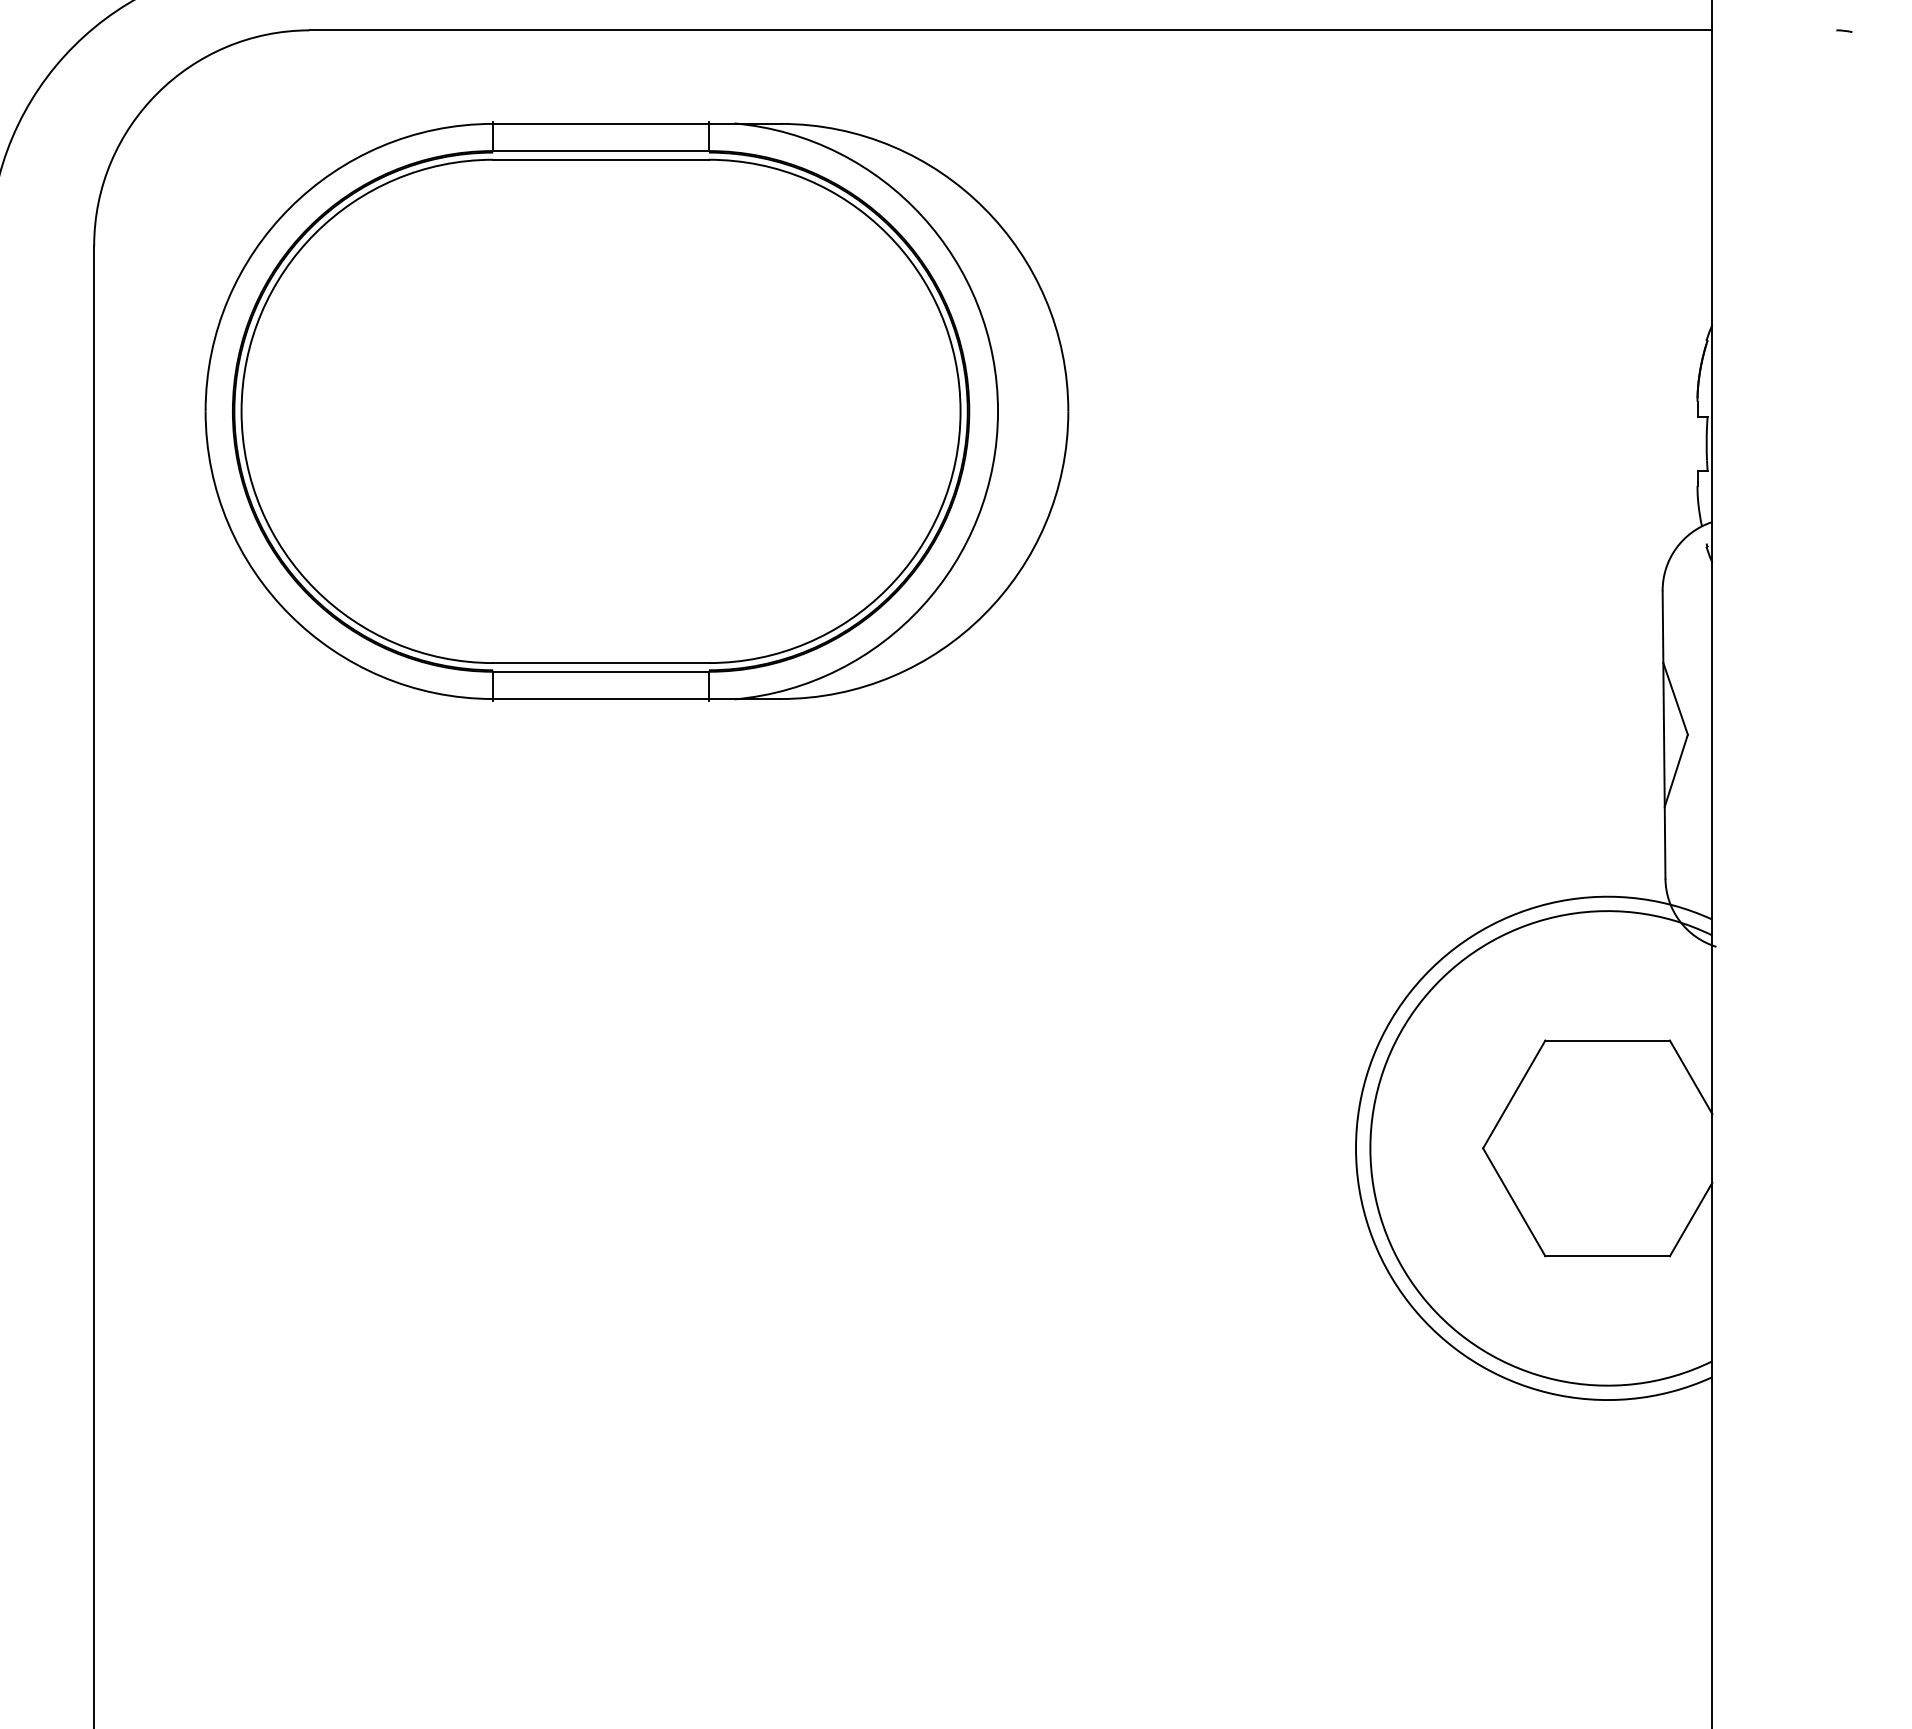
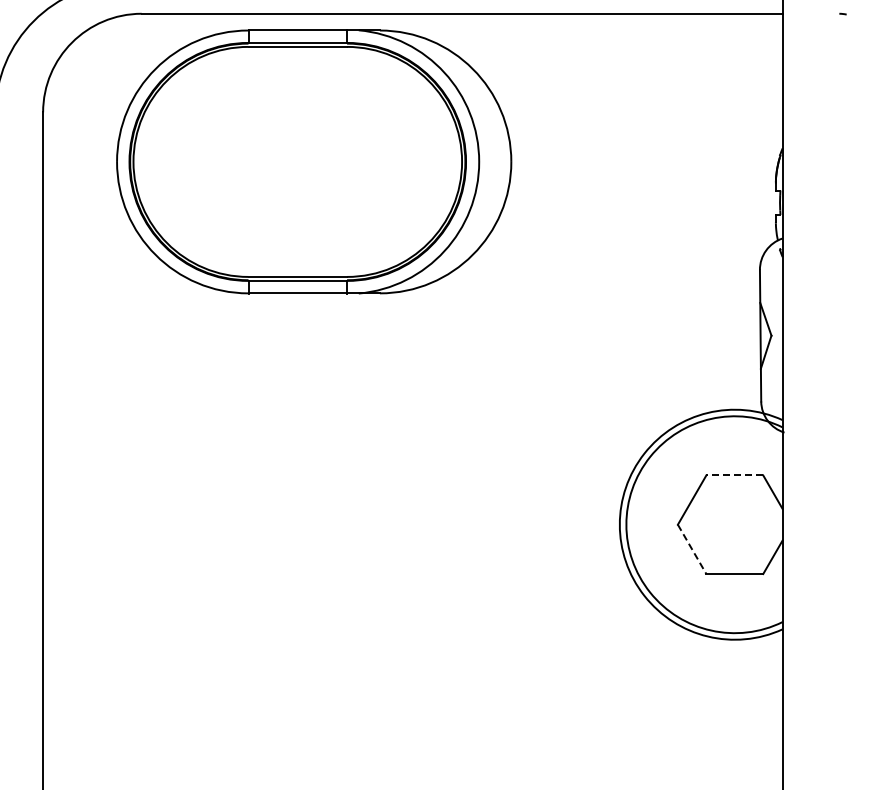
part: (637, 410) -> (314, 161), moved
line: (1606, 1040) -> (734, 475), solid -> dashed
line: (1515, 1202) -> (692, 549), solid -> dashed

